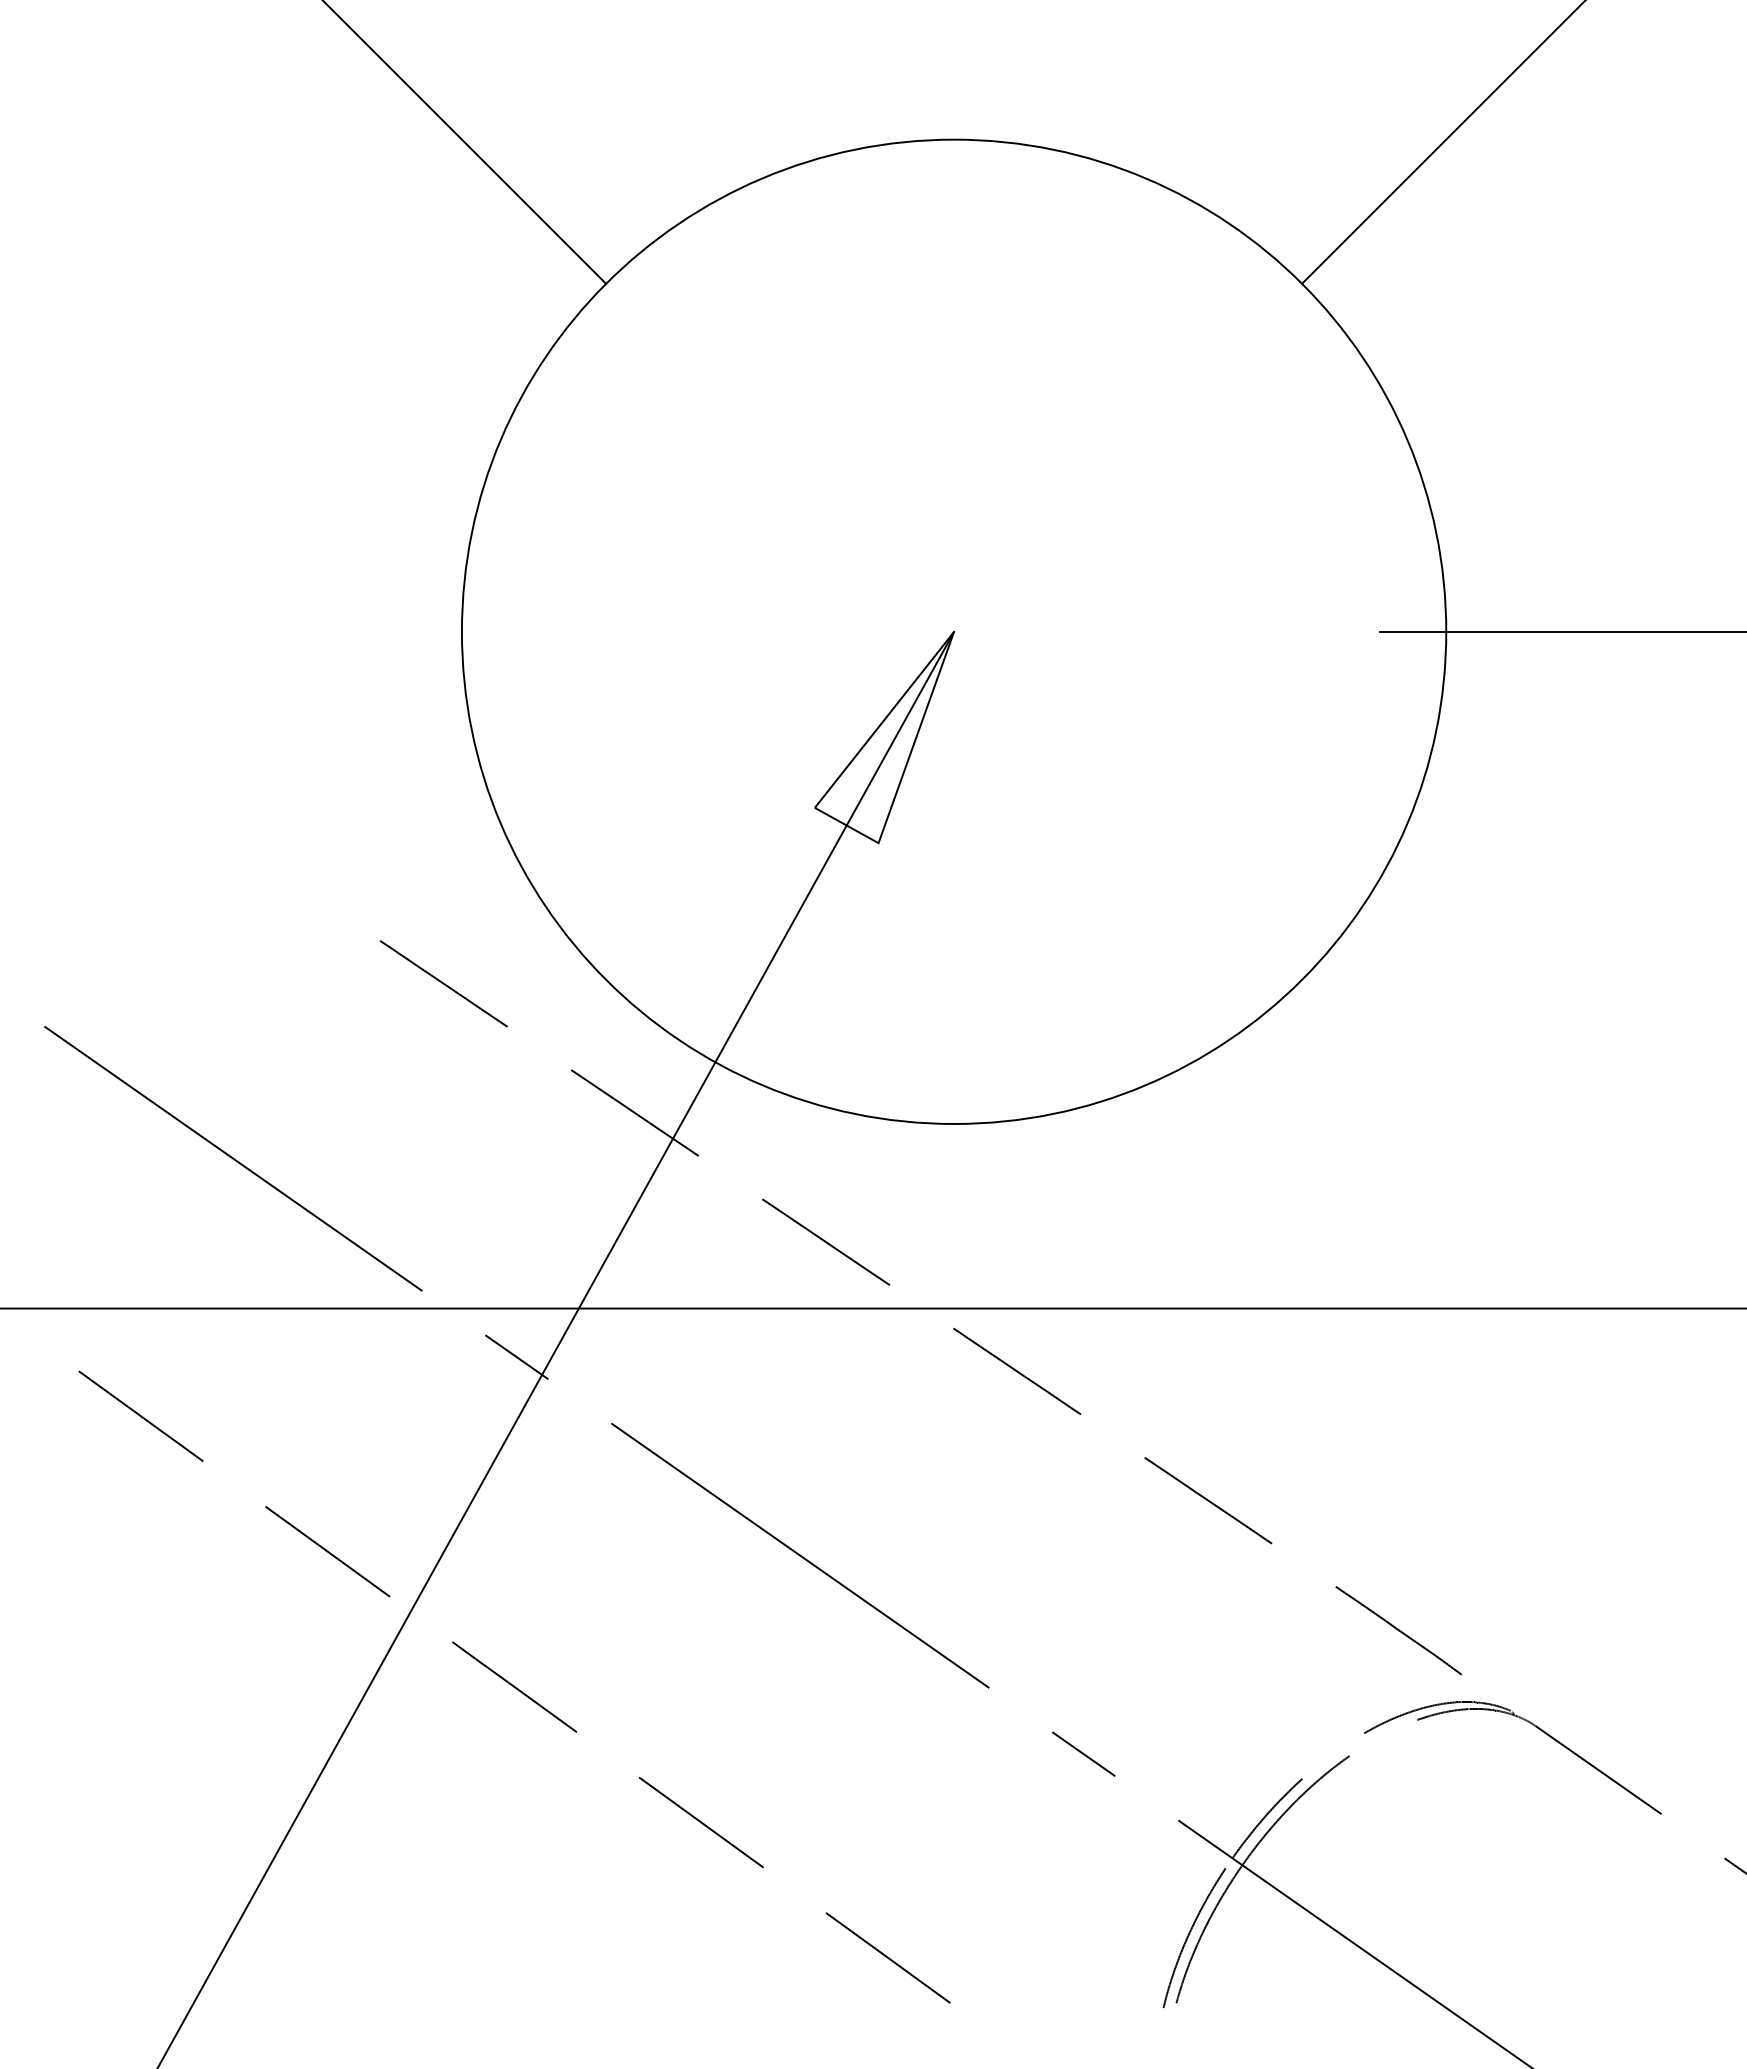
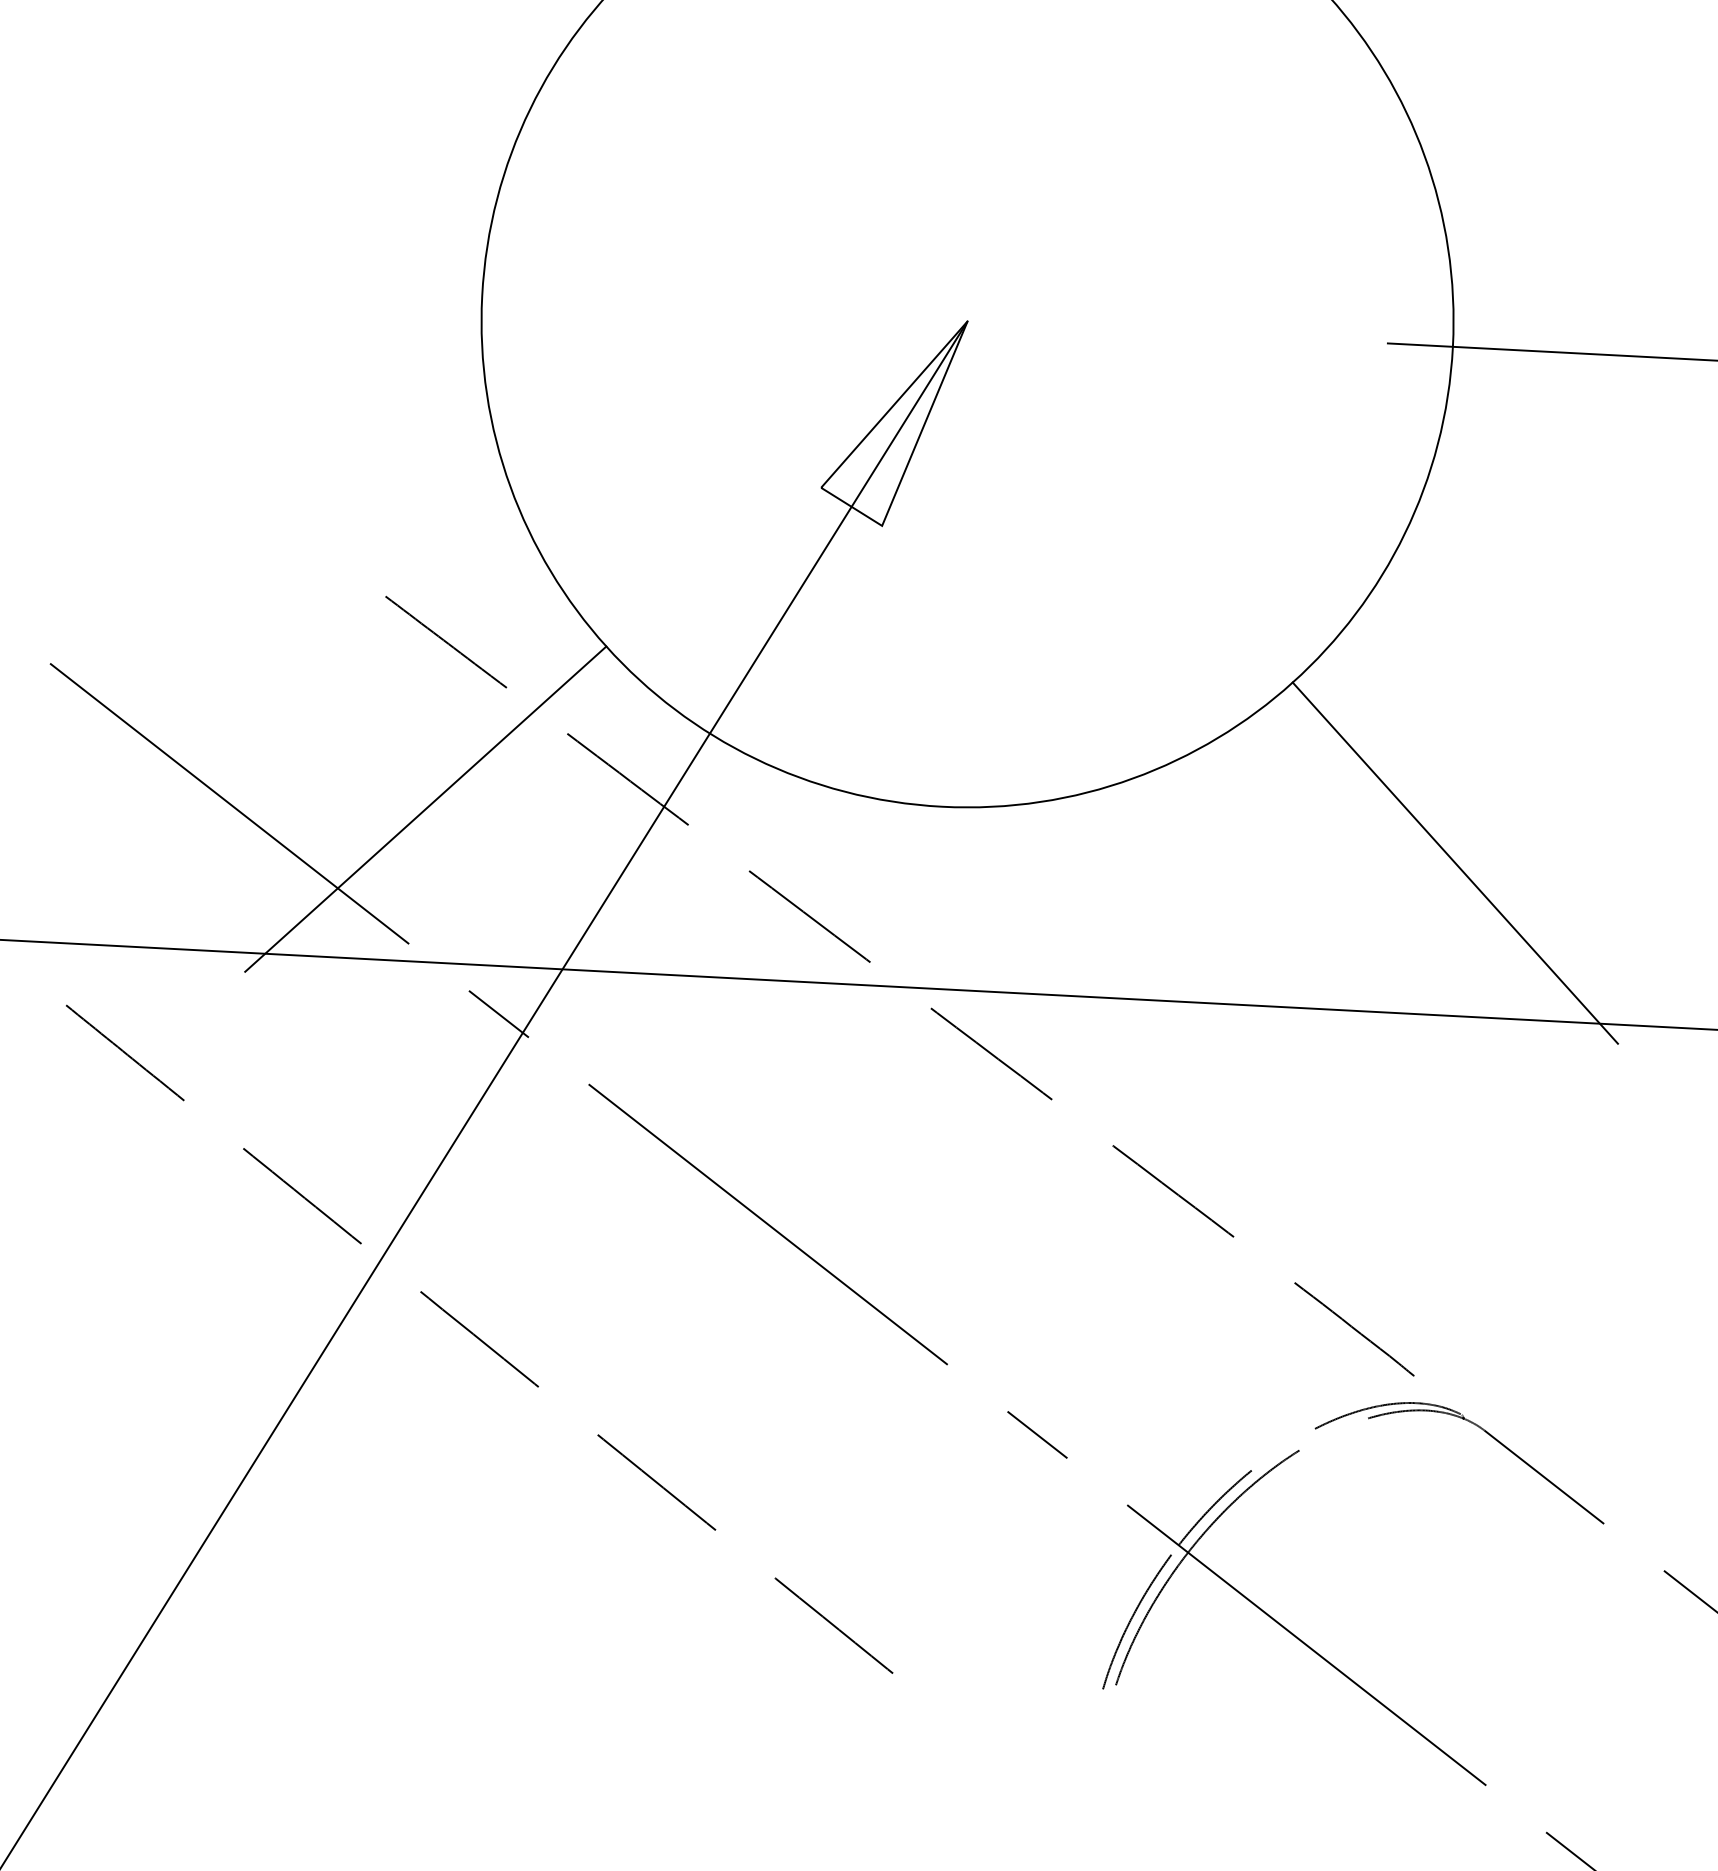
line: (432, 1153) -> (426, 808), added
line: (1476, 1153) -> (1455, 862), added

